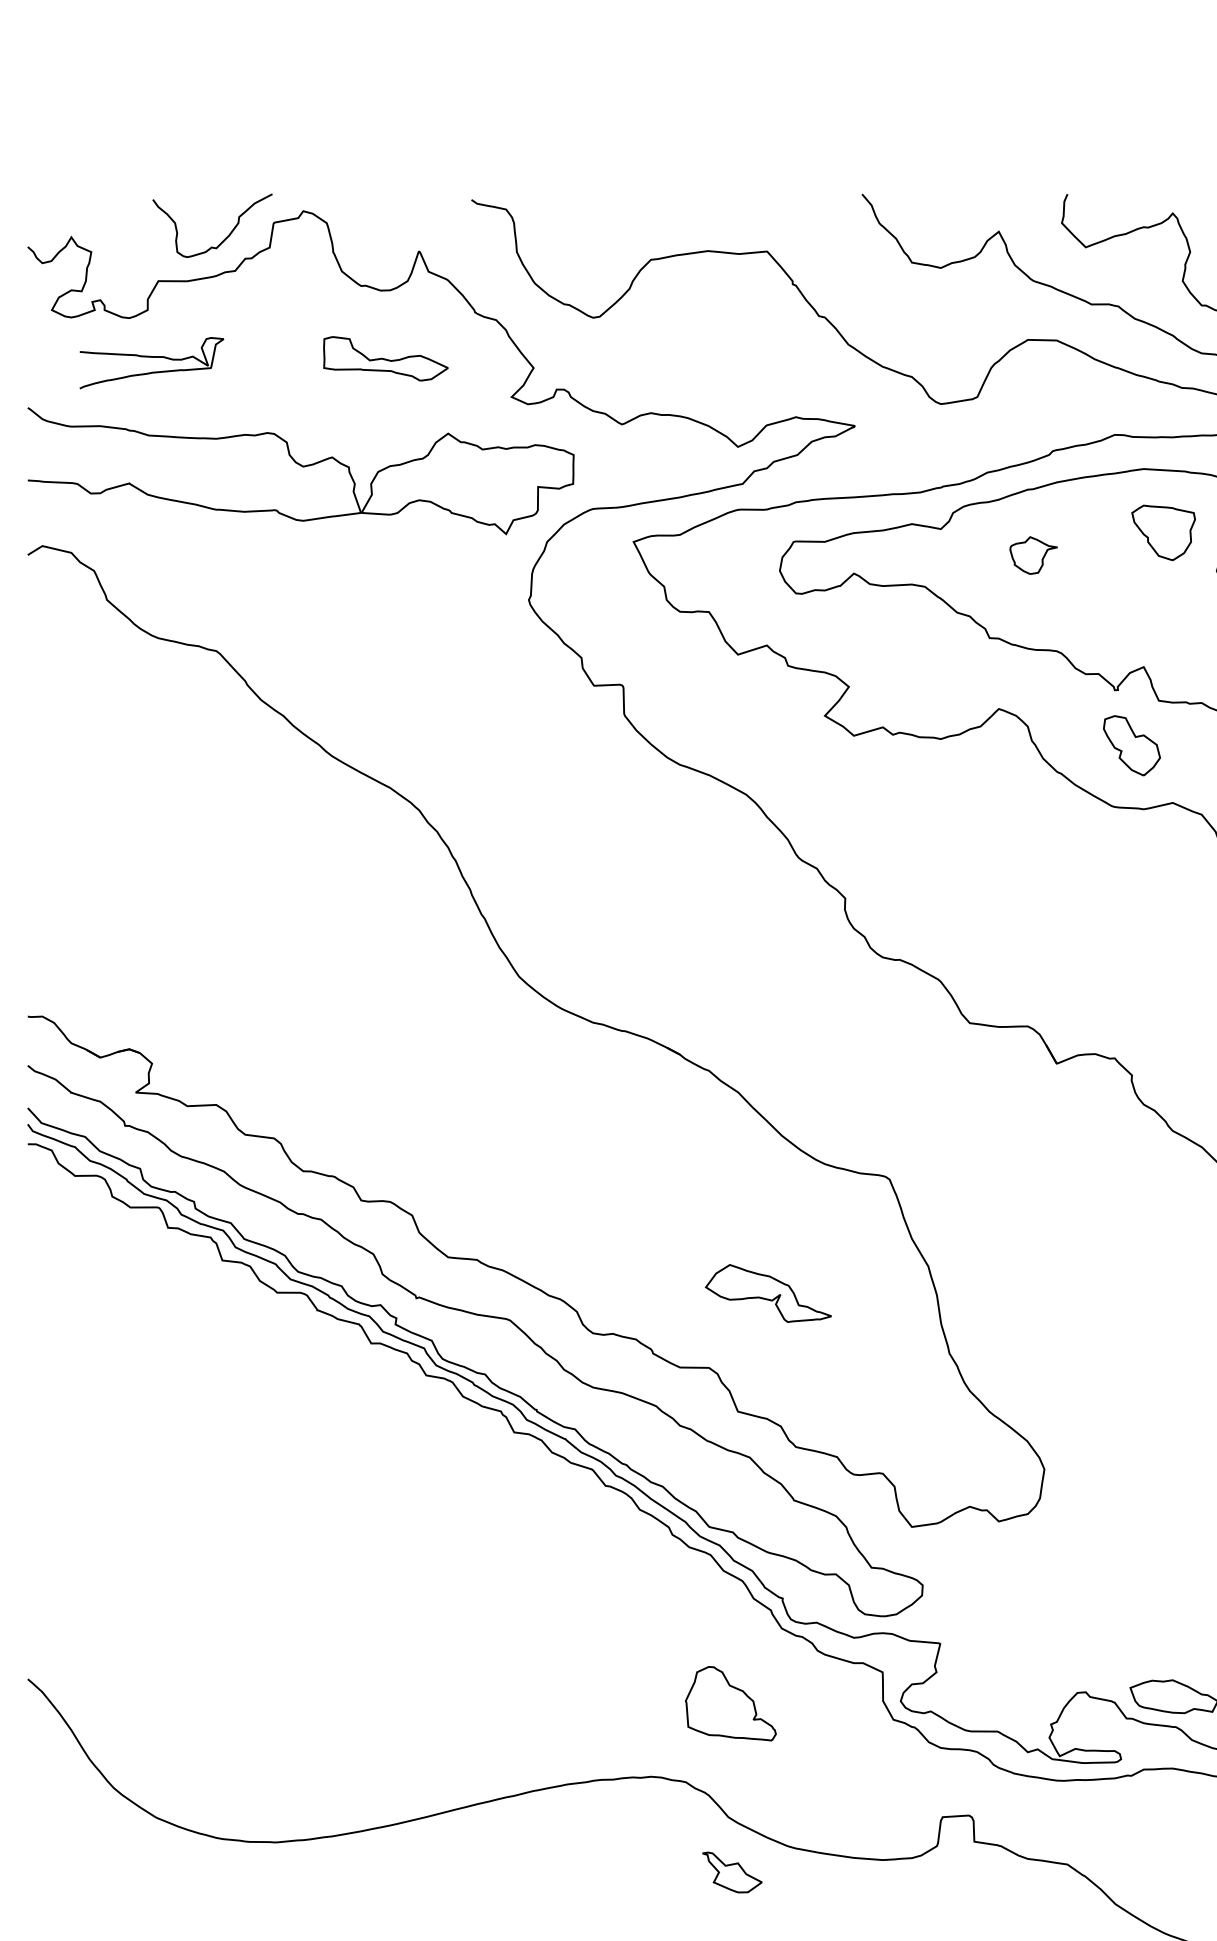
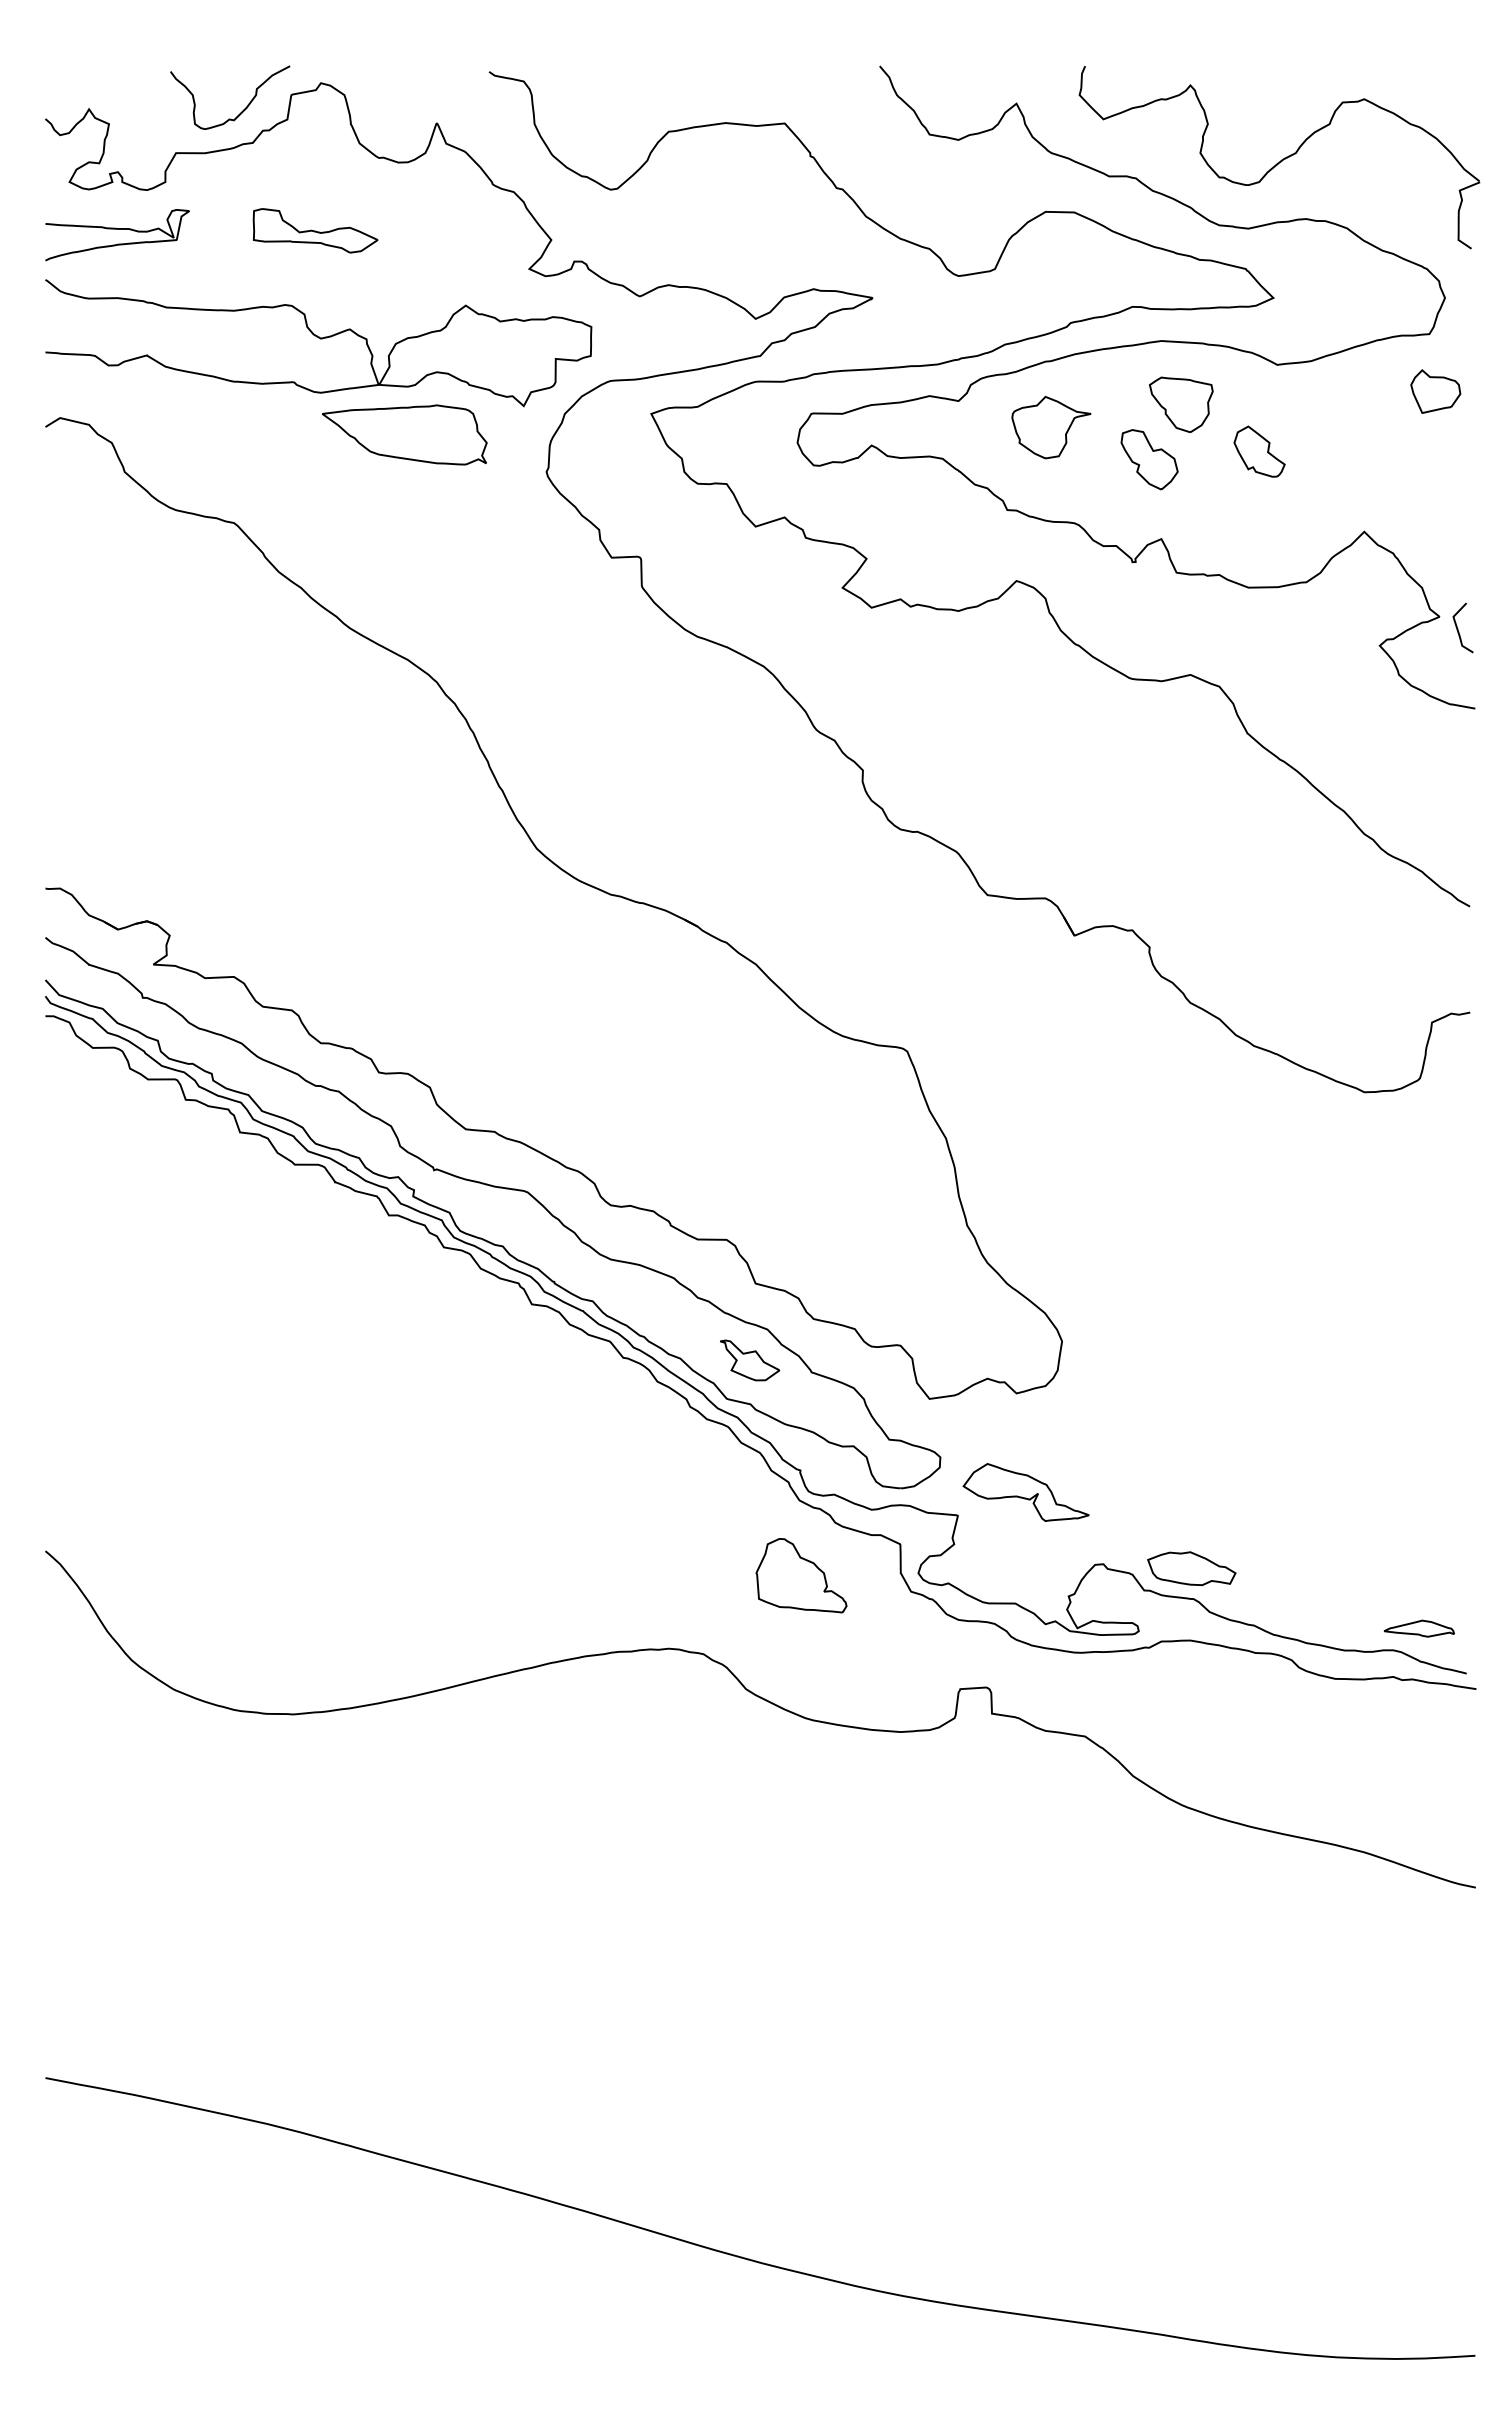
curve: (151, 357) -> (117, 229), moved
part: (385, 358) -> (315, 230), moved
part: (1033, 555) -> (1051, 427), size x1.67
part: (386, 562) -> (404, 434), added
part: (1131, 745) -> (1149, 459), moved
part: (767, 1293) -> (1025, 1492), moved
part: (730, 1703) -> (801, 1575), moved
part: (732, 1872) -> (750, 1360), moved

